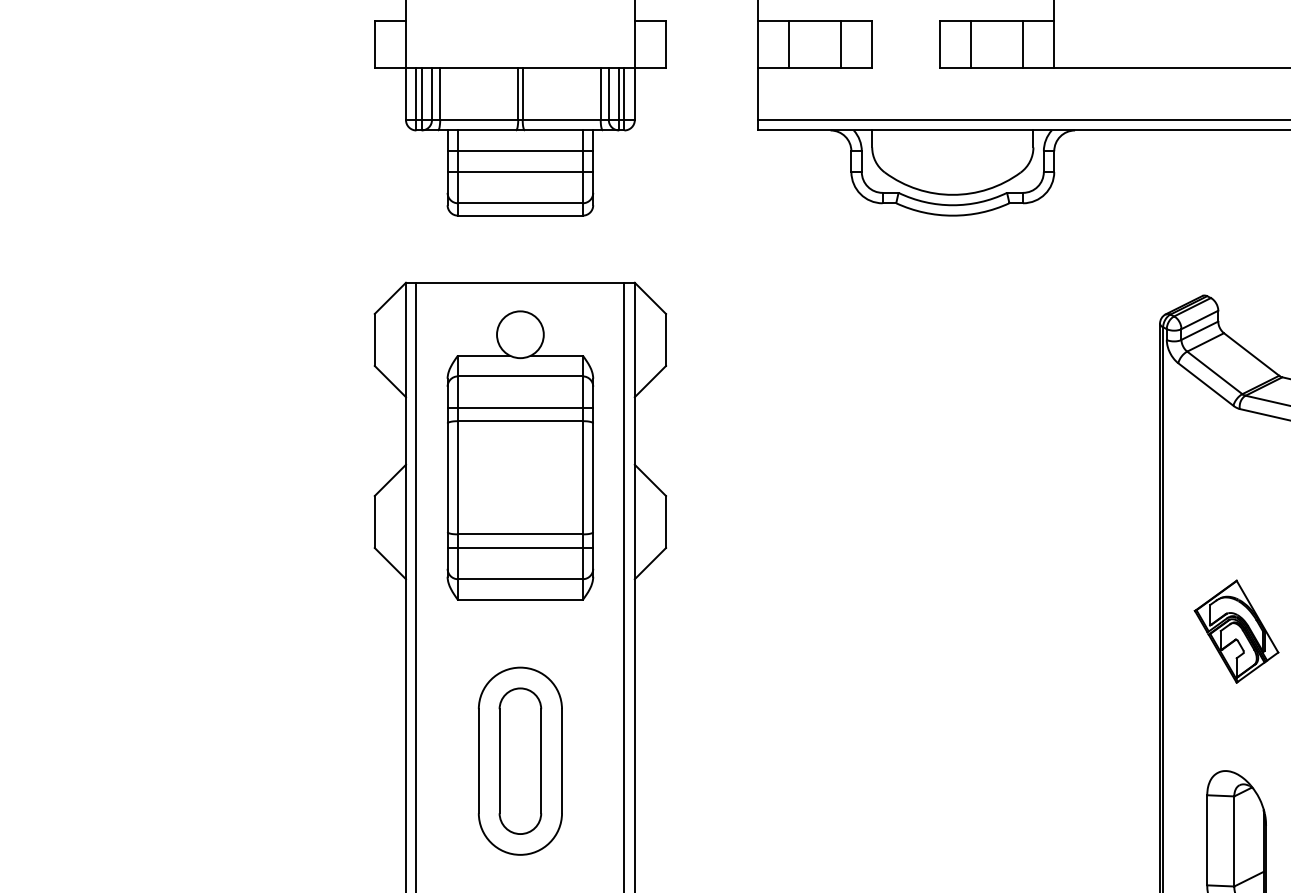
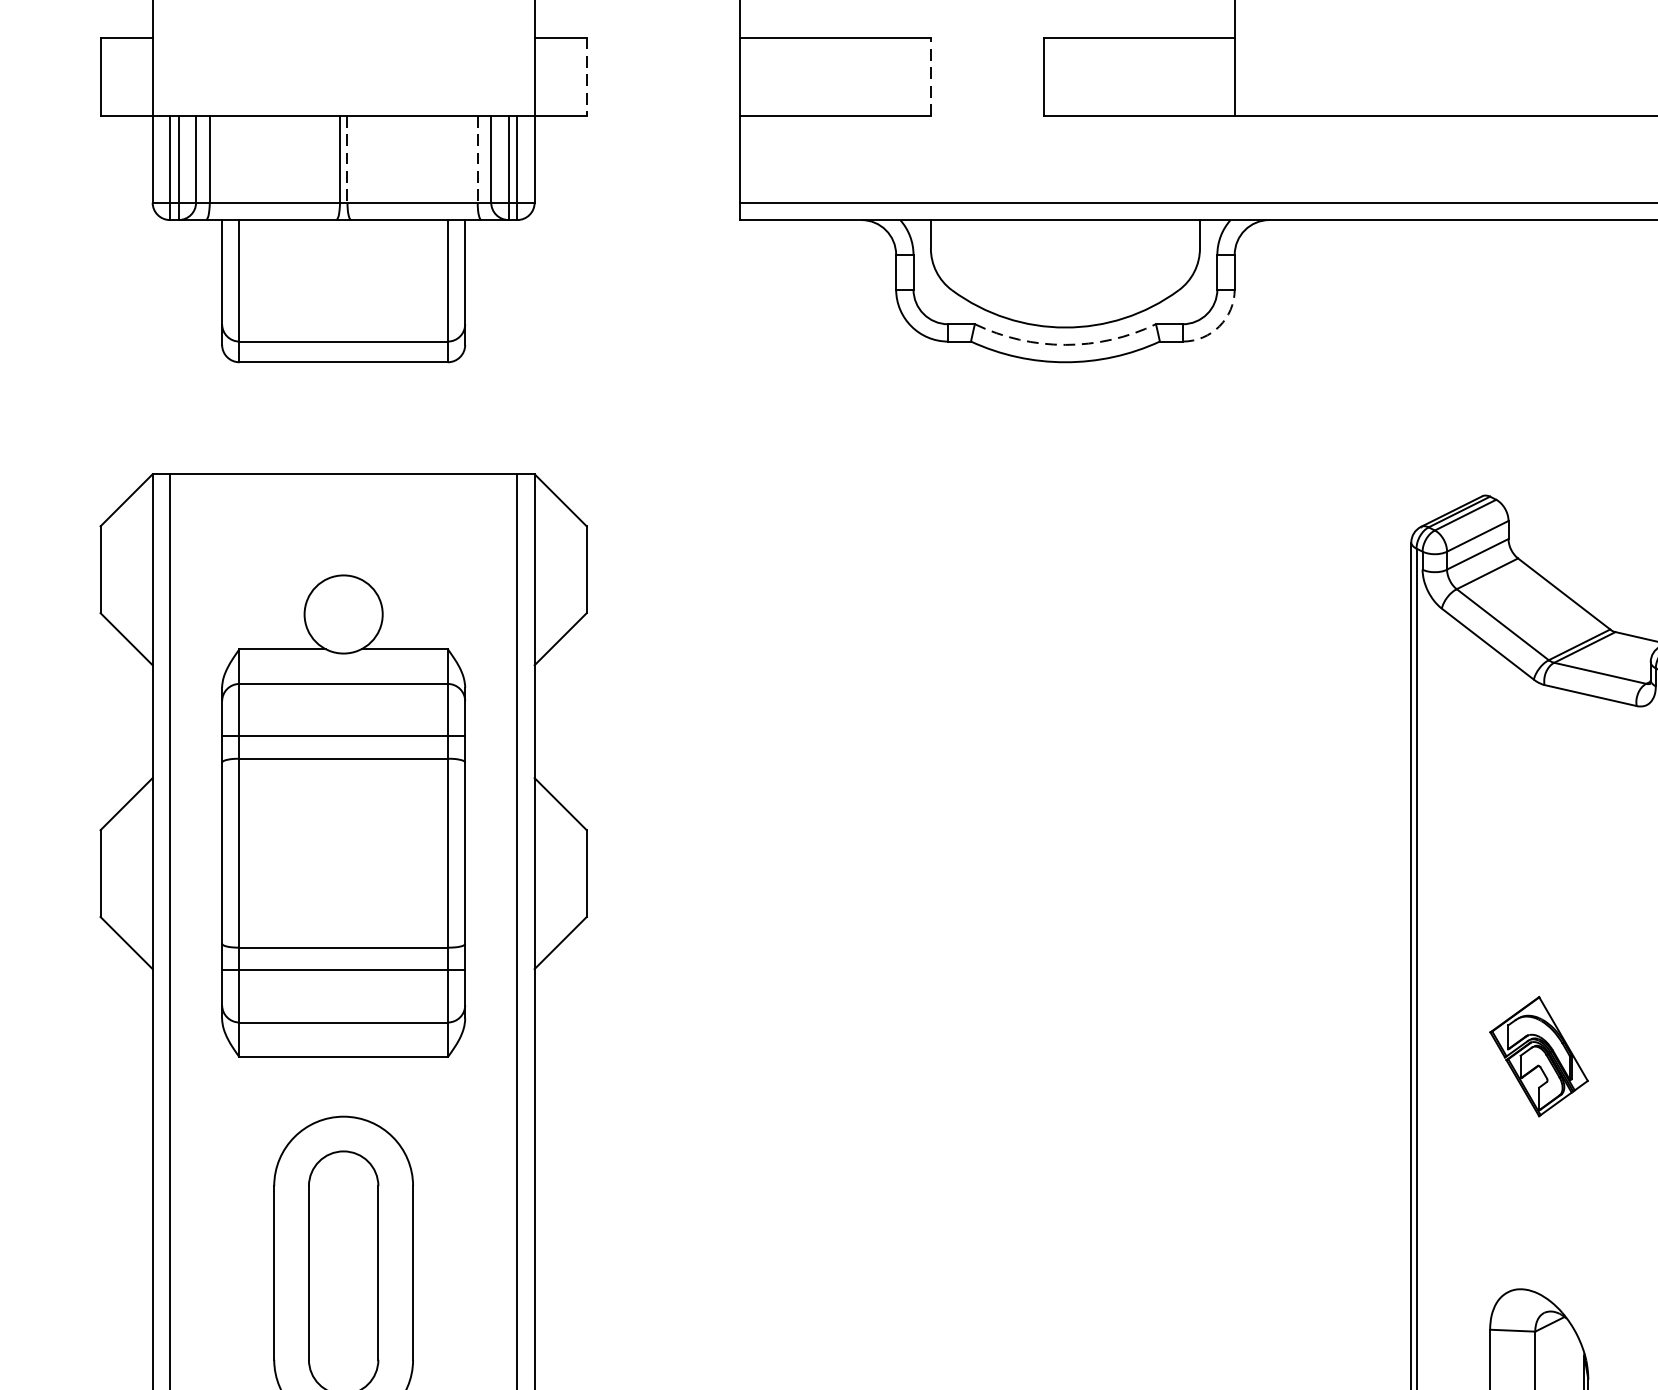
line: (789, 44) -> (792, 76), removed
line: (841, 44) -> (879, 76), removed
line: (872, 44) -> (931, 76), solid -> dashed
line: (971, 44) -> (1096, 76), removed
line: (1023, 44) -> (1183, 76), removed
line: (666, 45) -> (587, 78), solid -> dashed
line: (522, 94) -> (347, 160), solid -> dashed
line: (600, 94) -> (477, 160), solid -> dashed
line: (520, 151) -> (343, 255), removed
line: (520, 172) -> (343, 290), removed
arc: (1045, 194) -> (1220, 326), solid -> dashed
arc: (952, 205) -> (1064, 345), solid -> dashed
part: (520, 455) -> (343, 816), moved
part: (1236, 631) -> (1538, 1056), size x0.7

